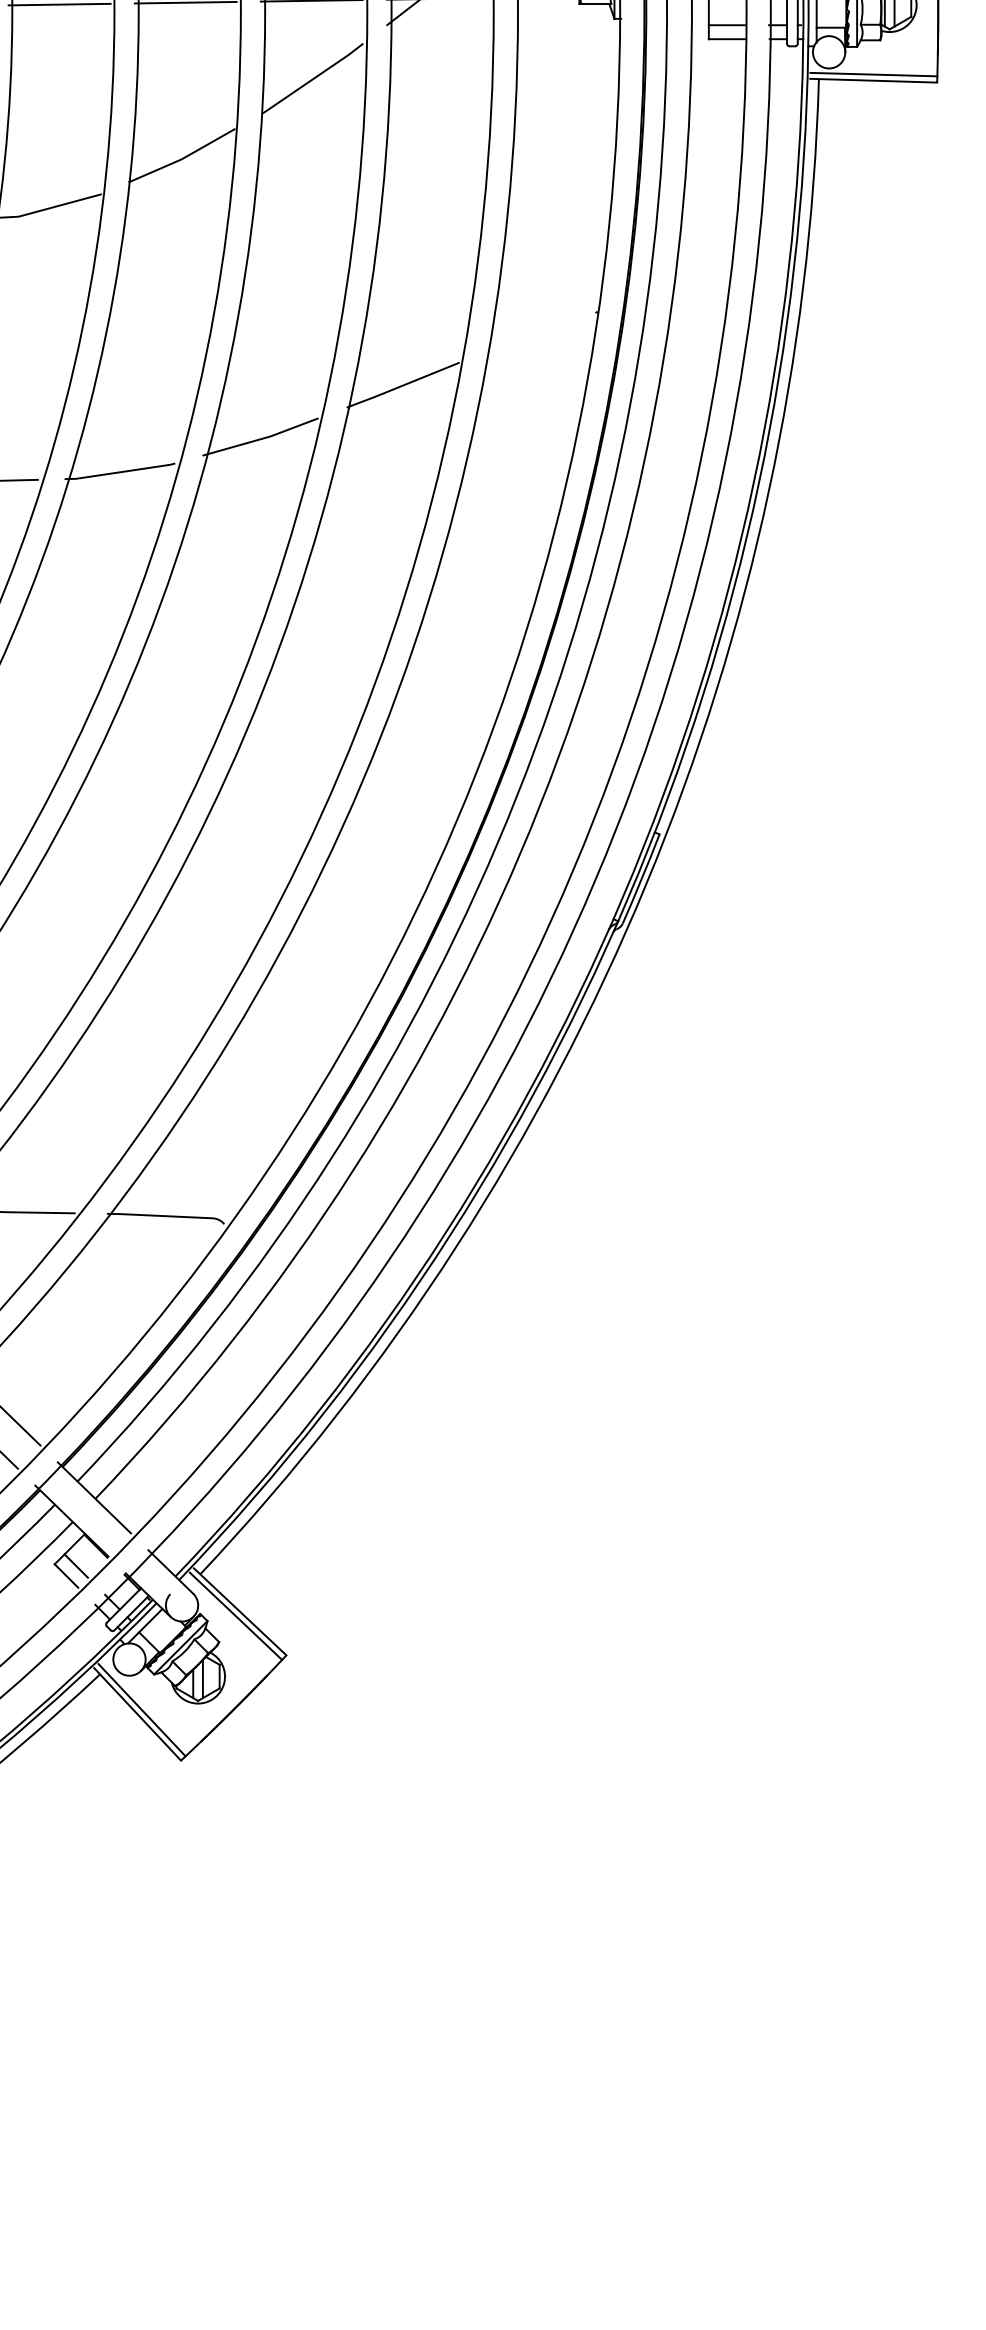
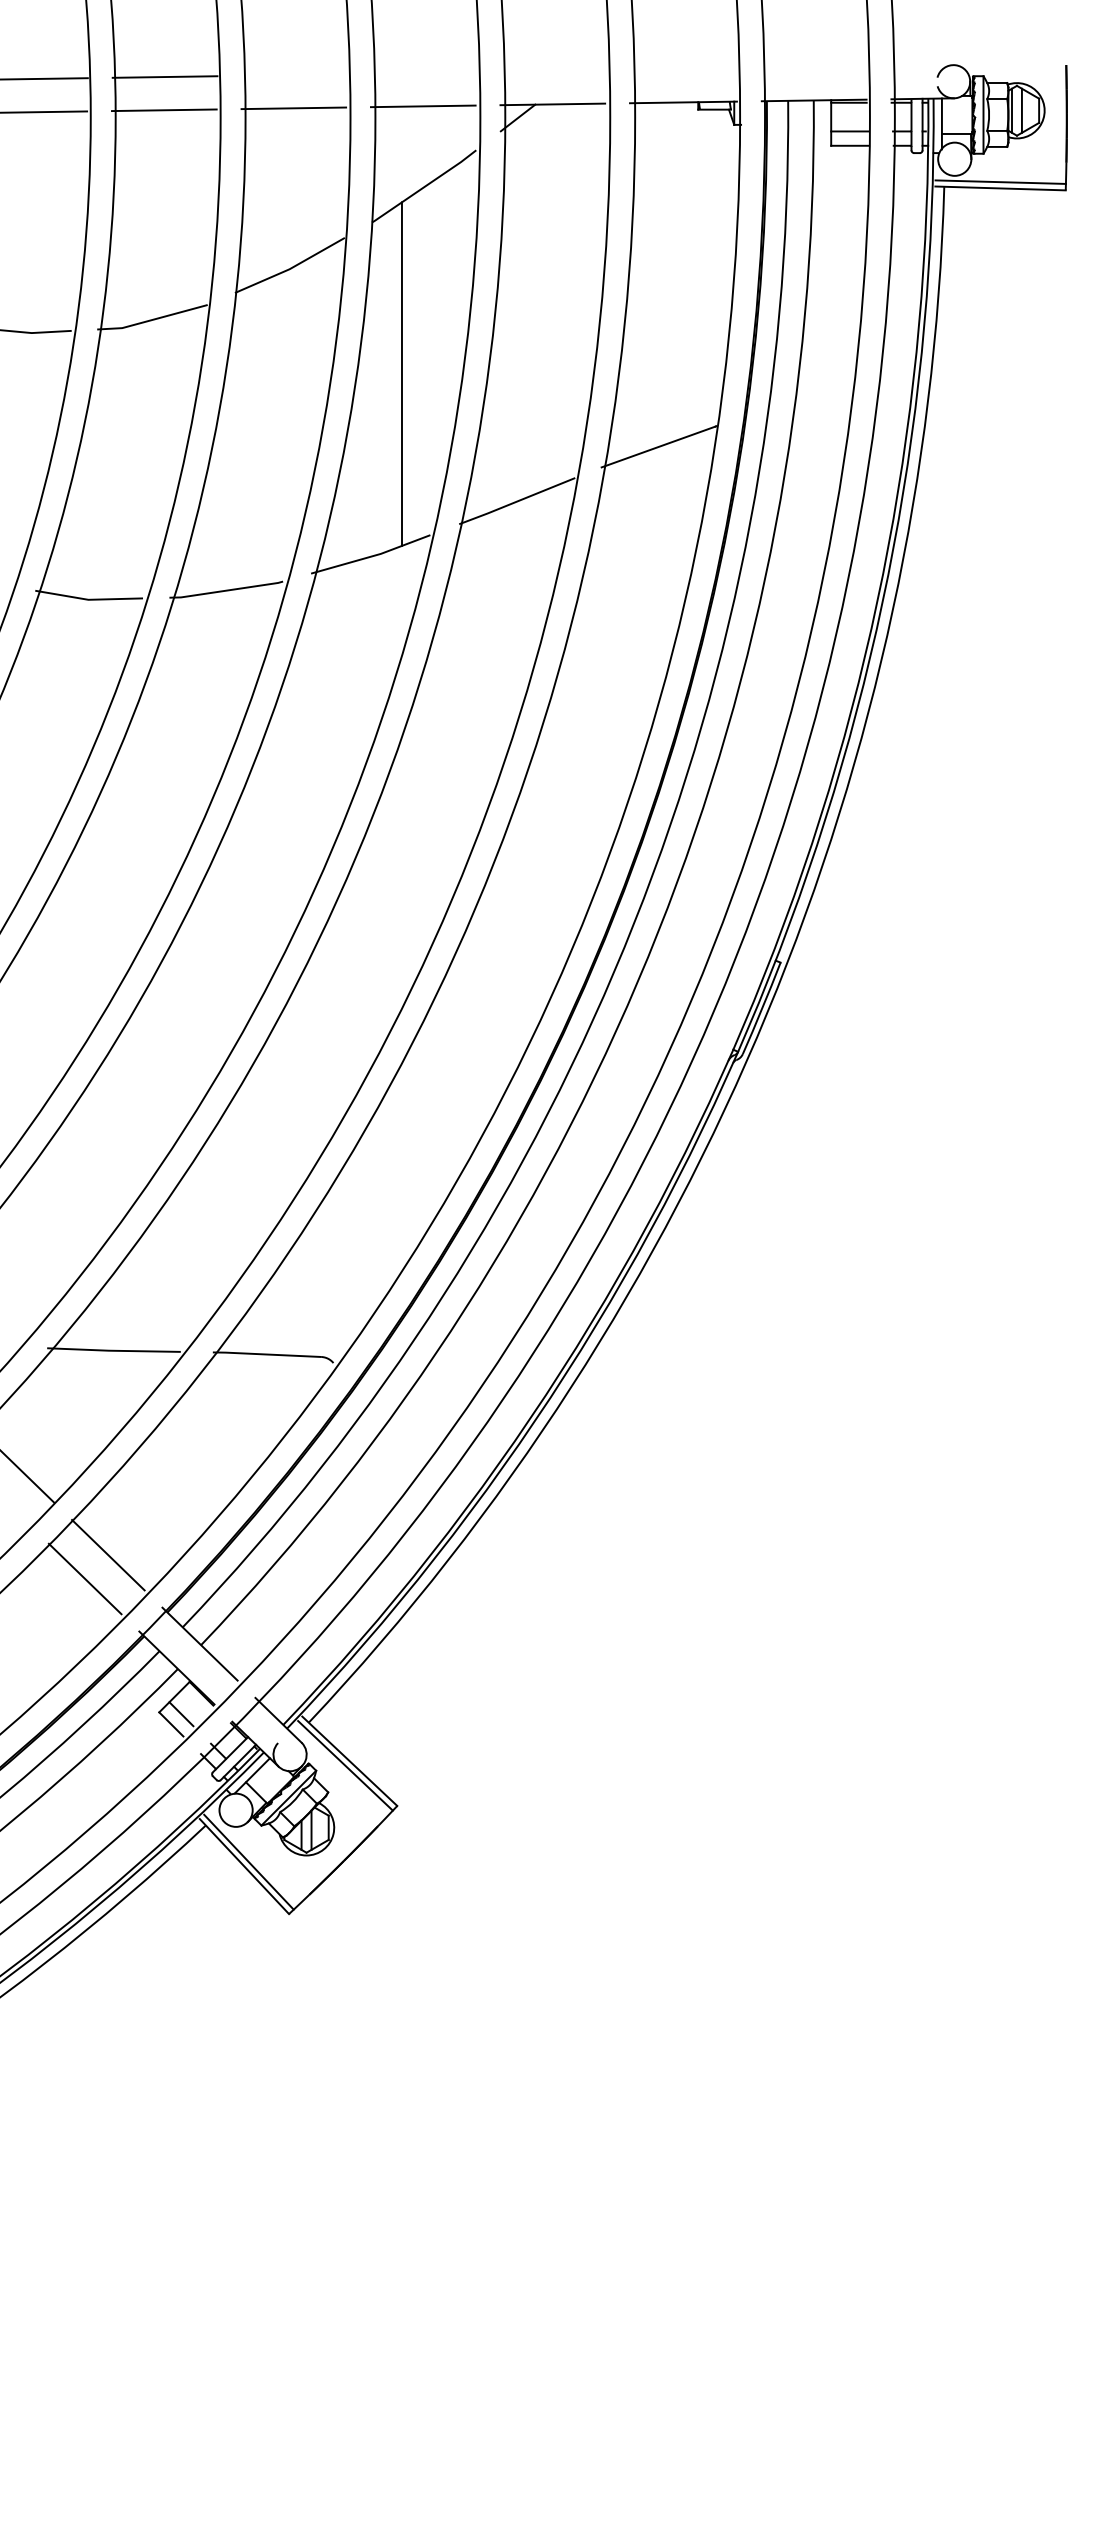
line: (290, 260) -> (401, 373), added
line: (540, 331) -> (658, 446), added

